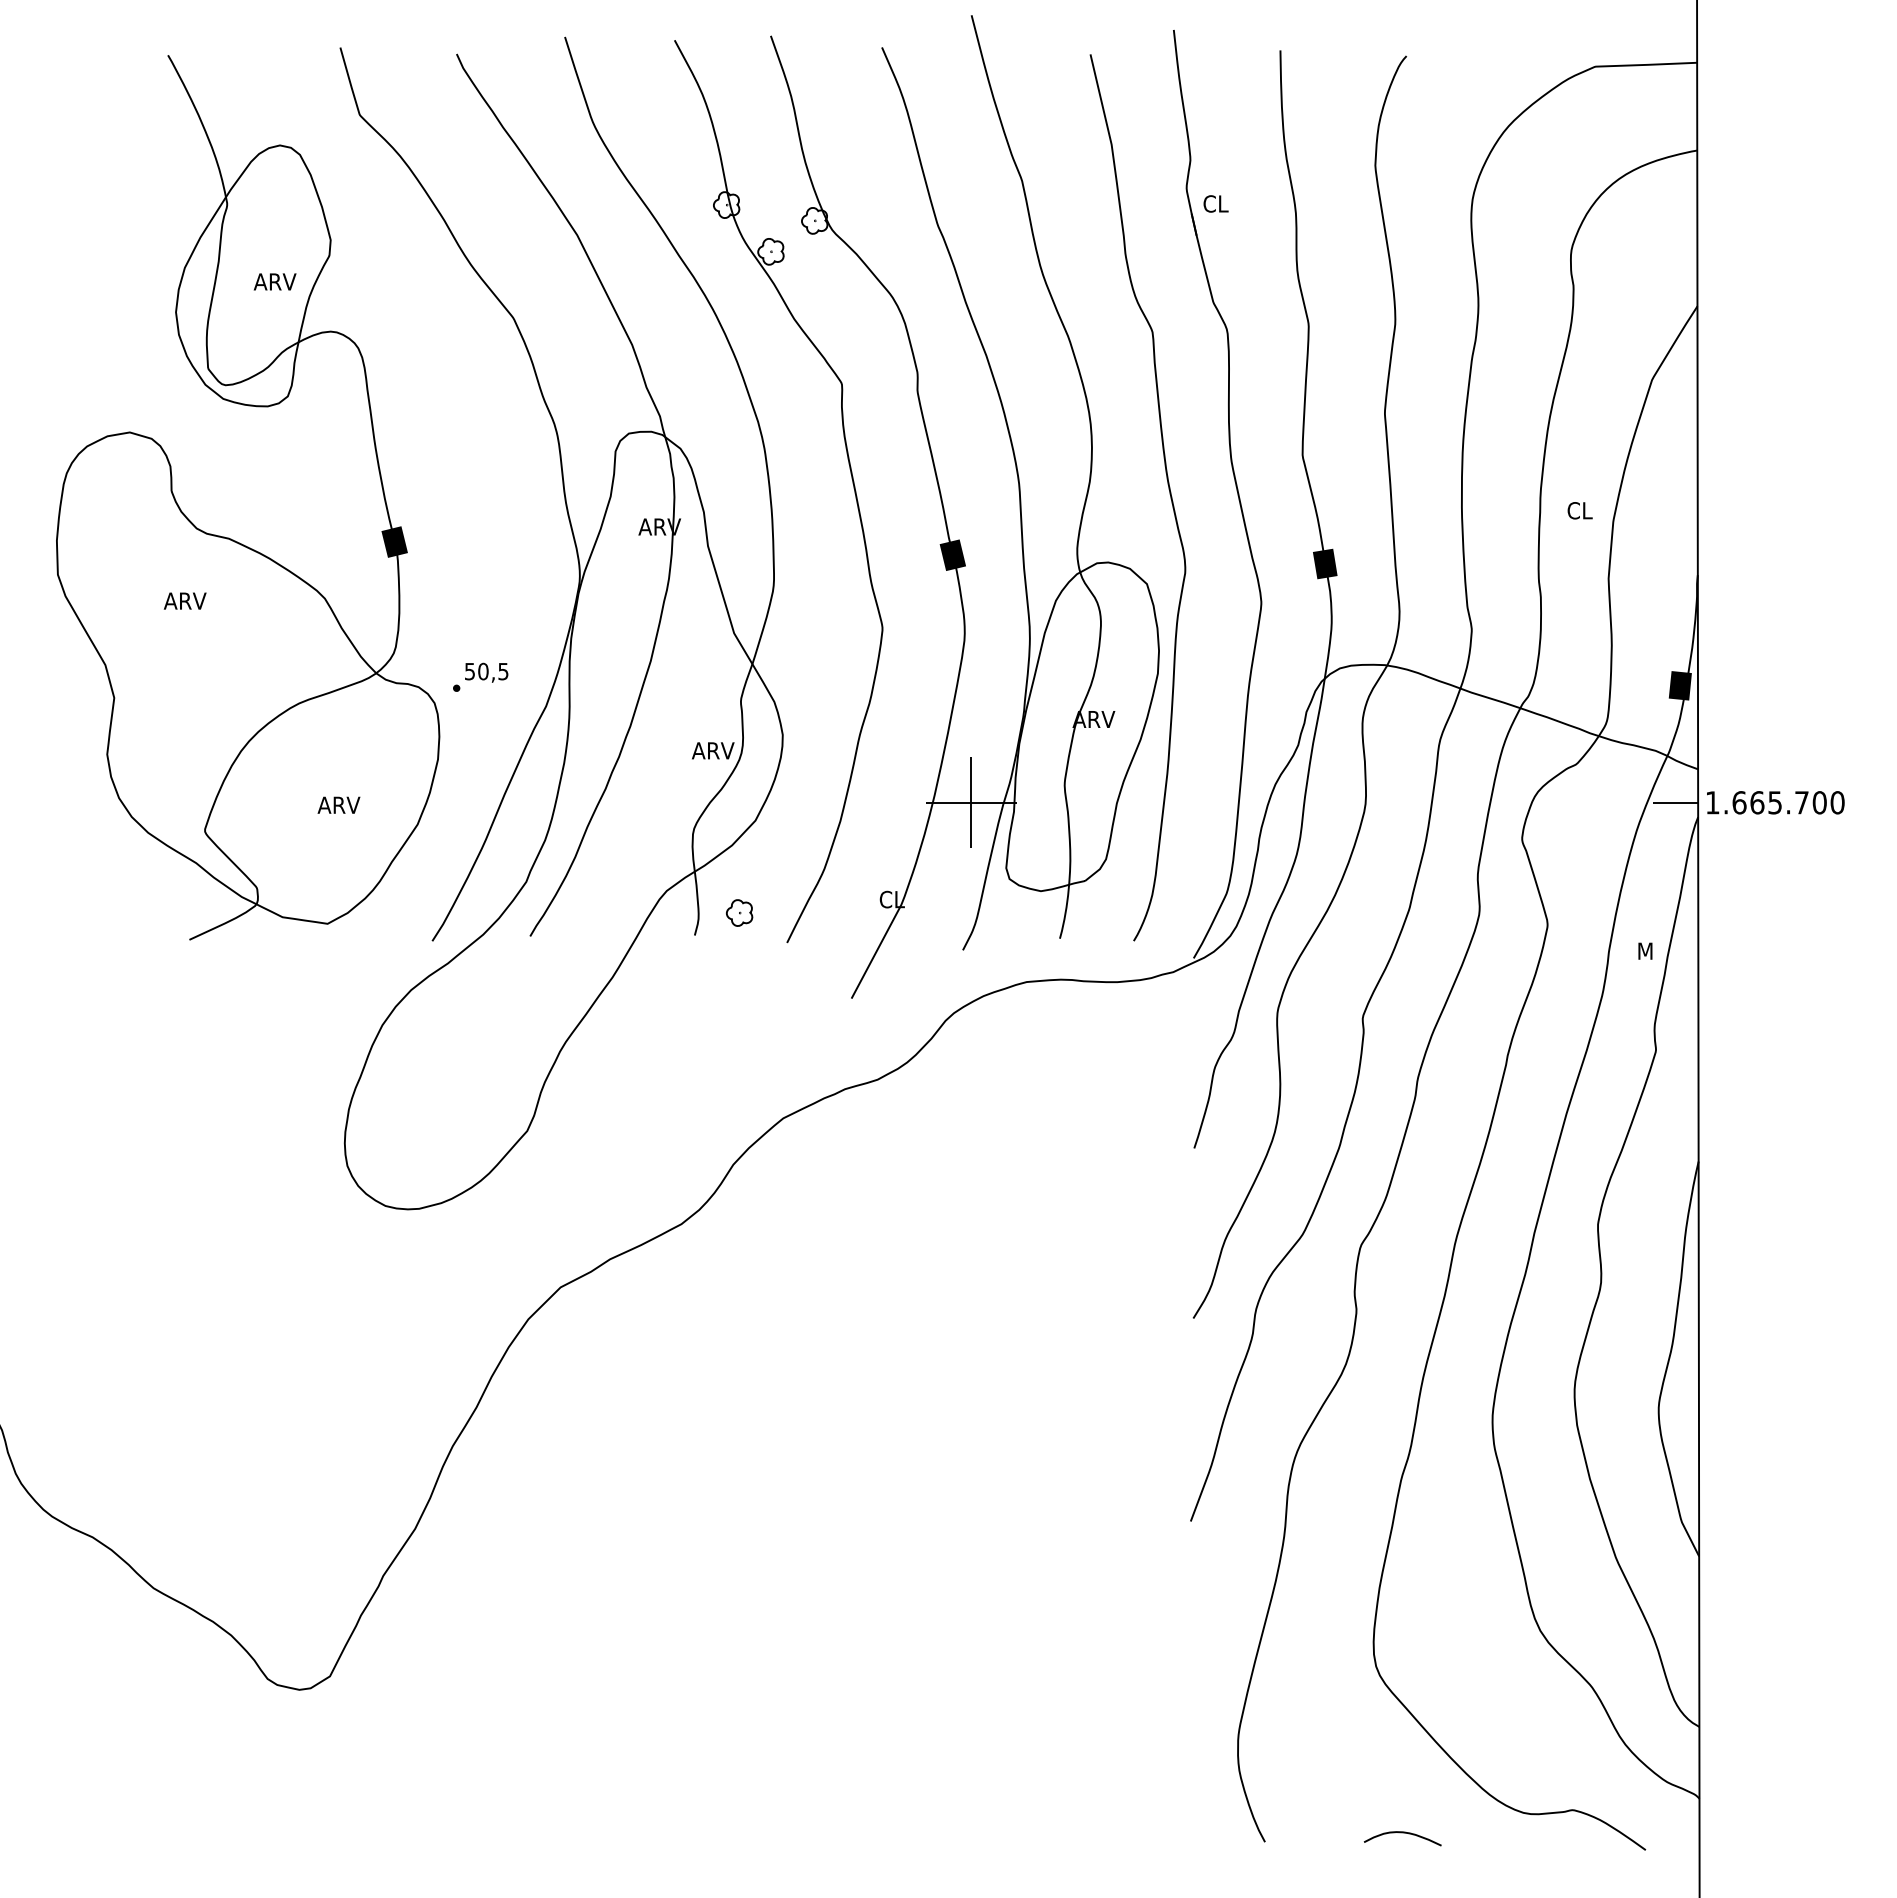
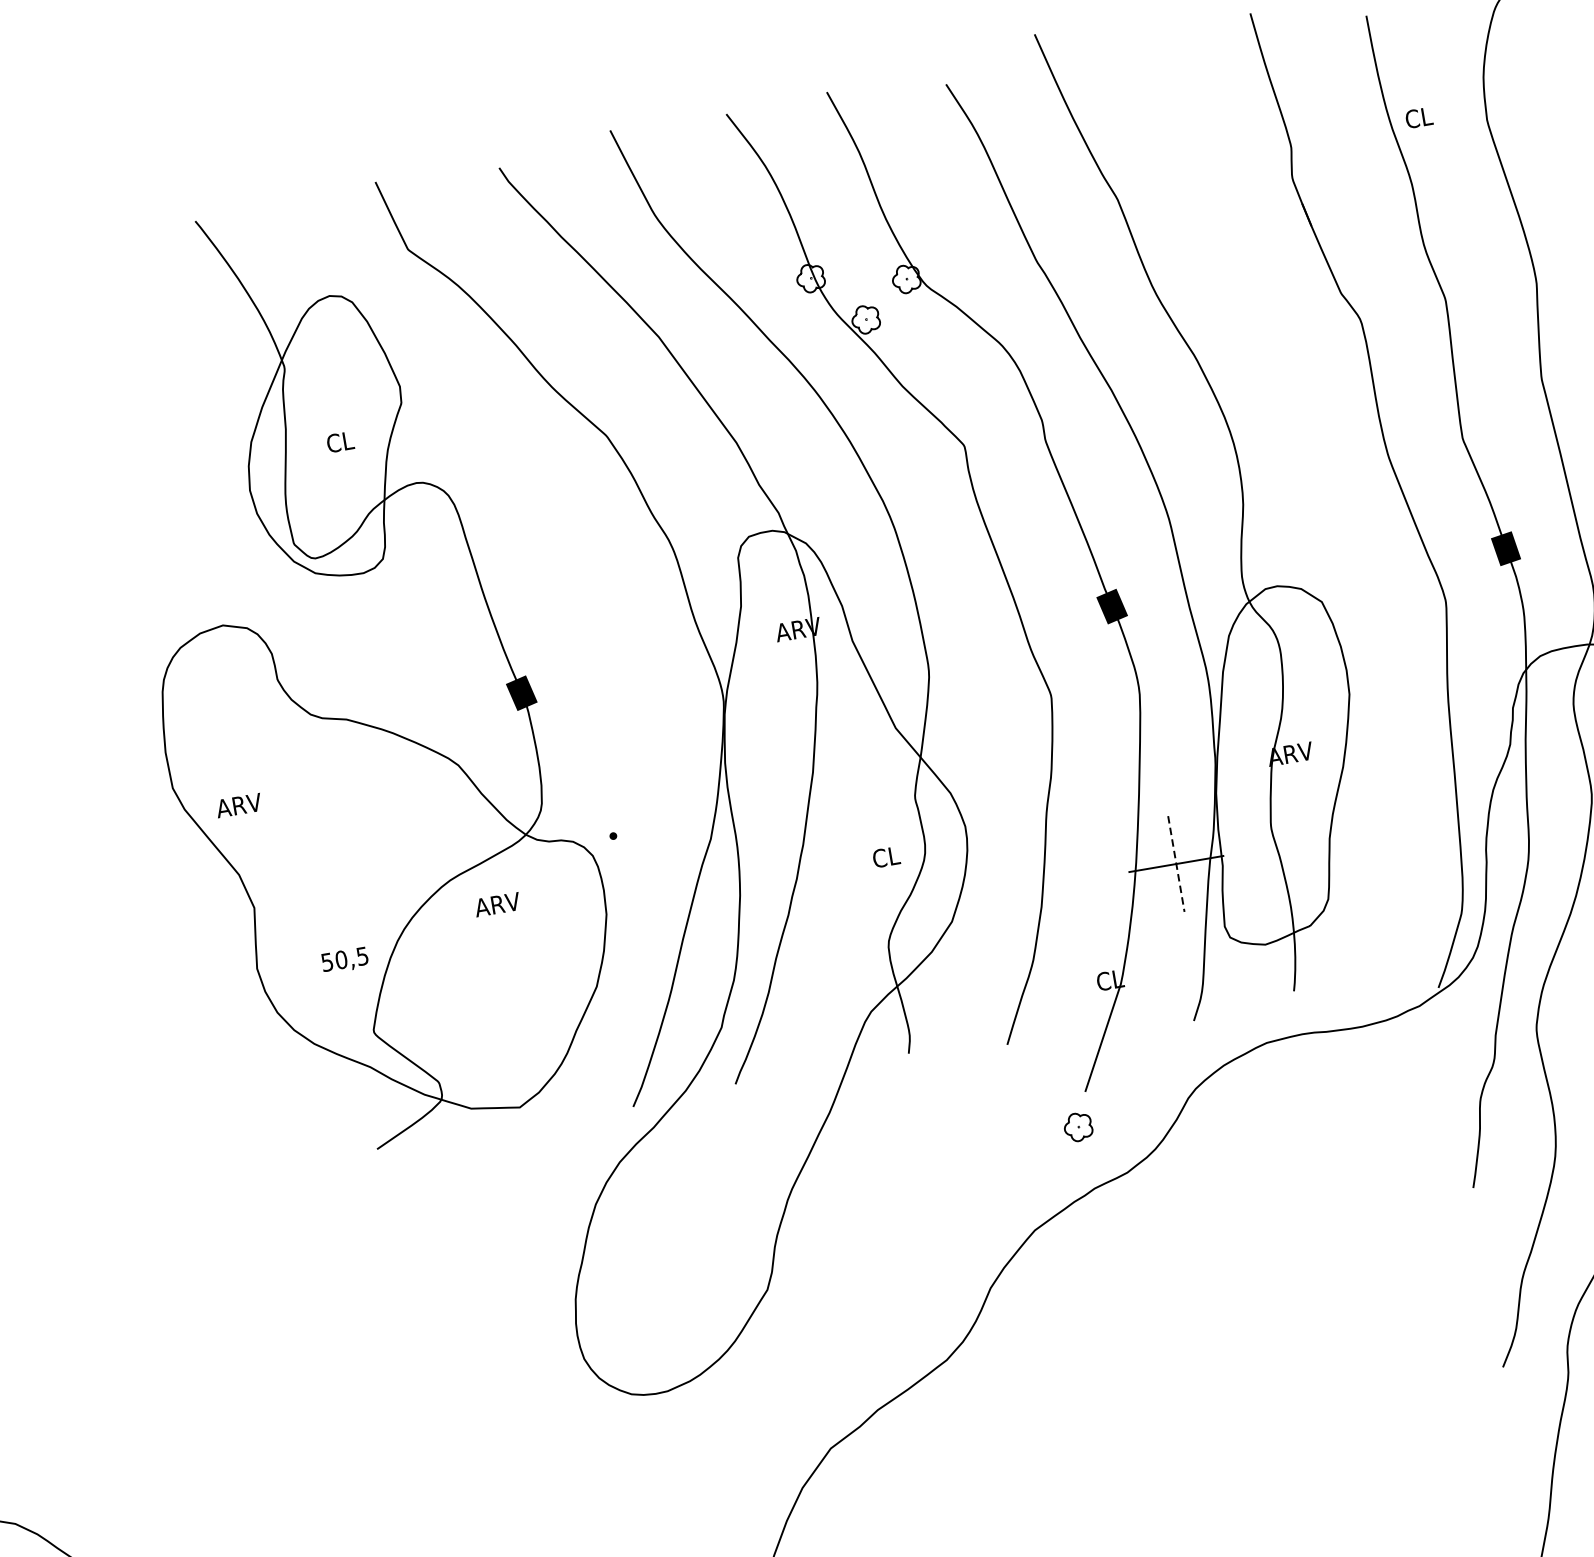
text: (1215, 203) -> (1418, 117), moved
text: (274, 281) -> (348, 440), ARV -> CL
curve: (1168, 489) -> (1327, 498), removed
text: (184, 600) -> (238, 805), moved
text: (486, 672) -> (344, 960), moved
text: (713, 750) -> (895, 855), ARV -> CL
line: (971, 803) -> (1176, 864), solid -> dashed
text: (338, 804) -> (496, 903), moved
part: (739, 912) -> (1078, 1126), moved

